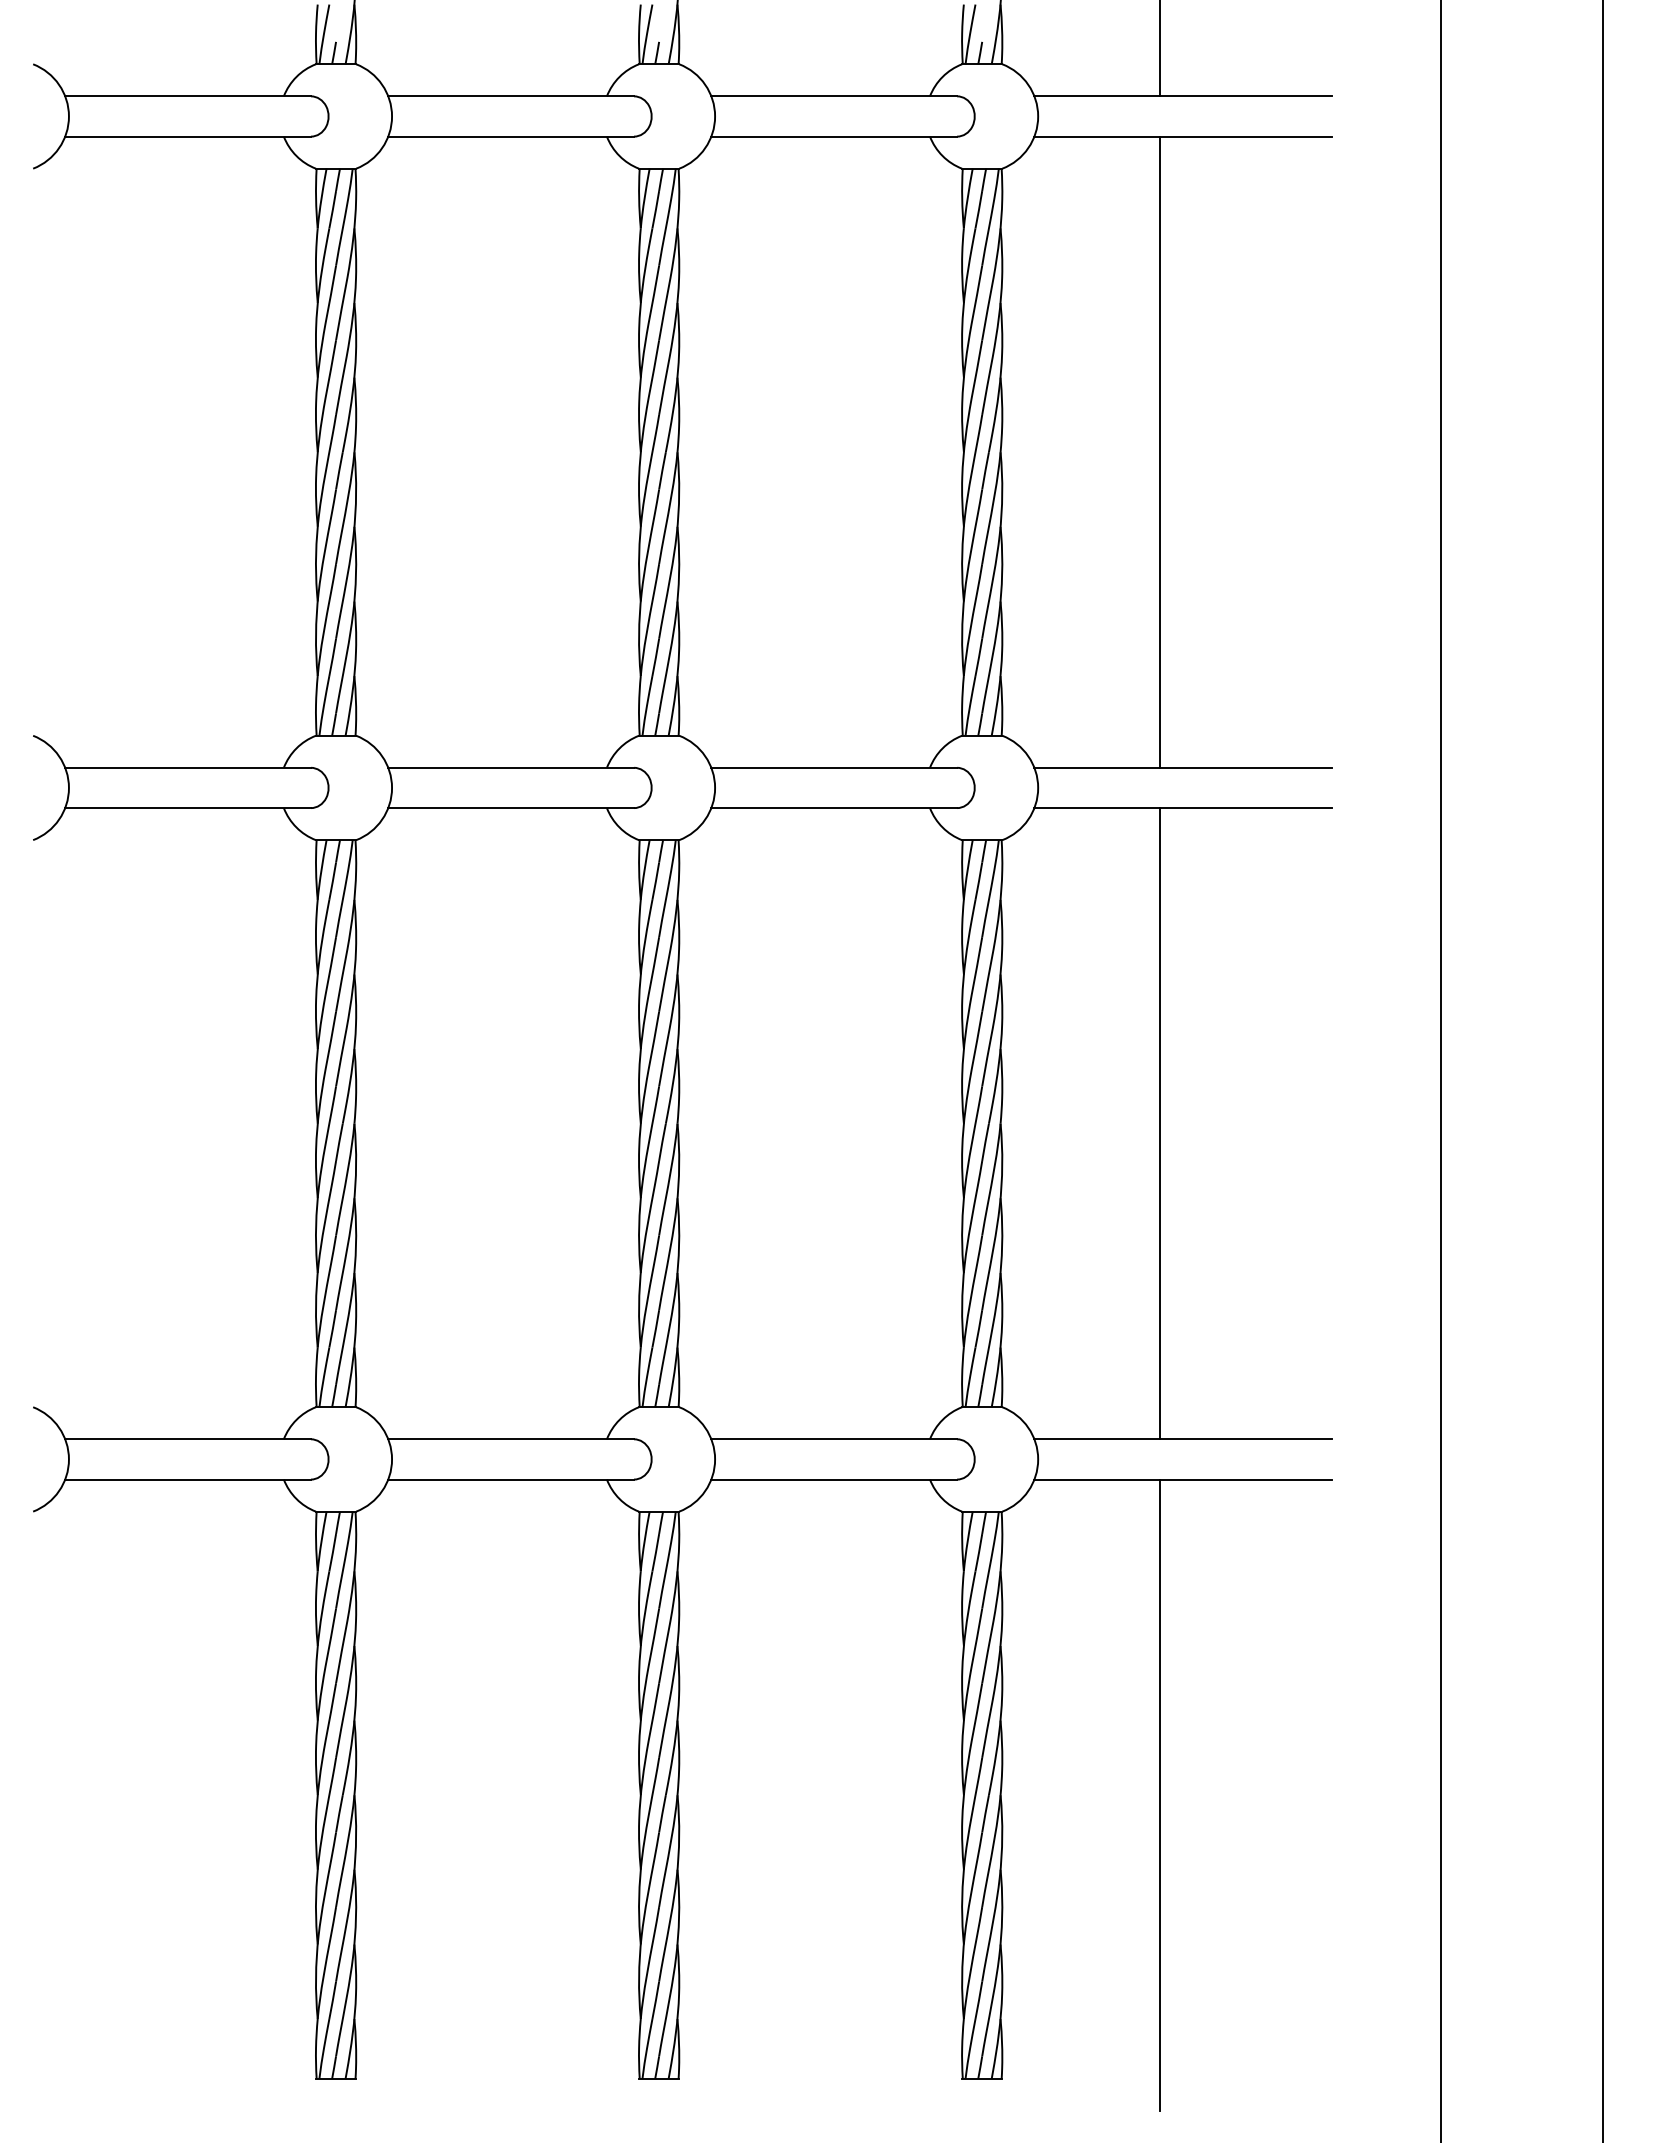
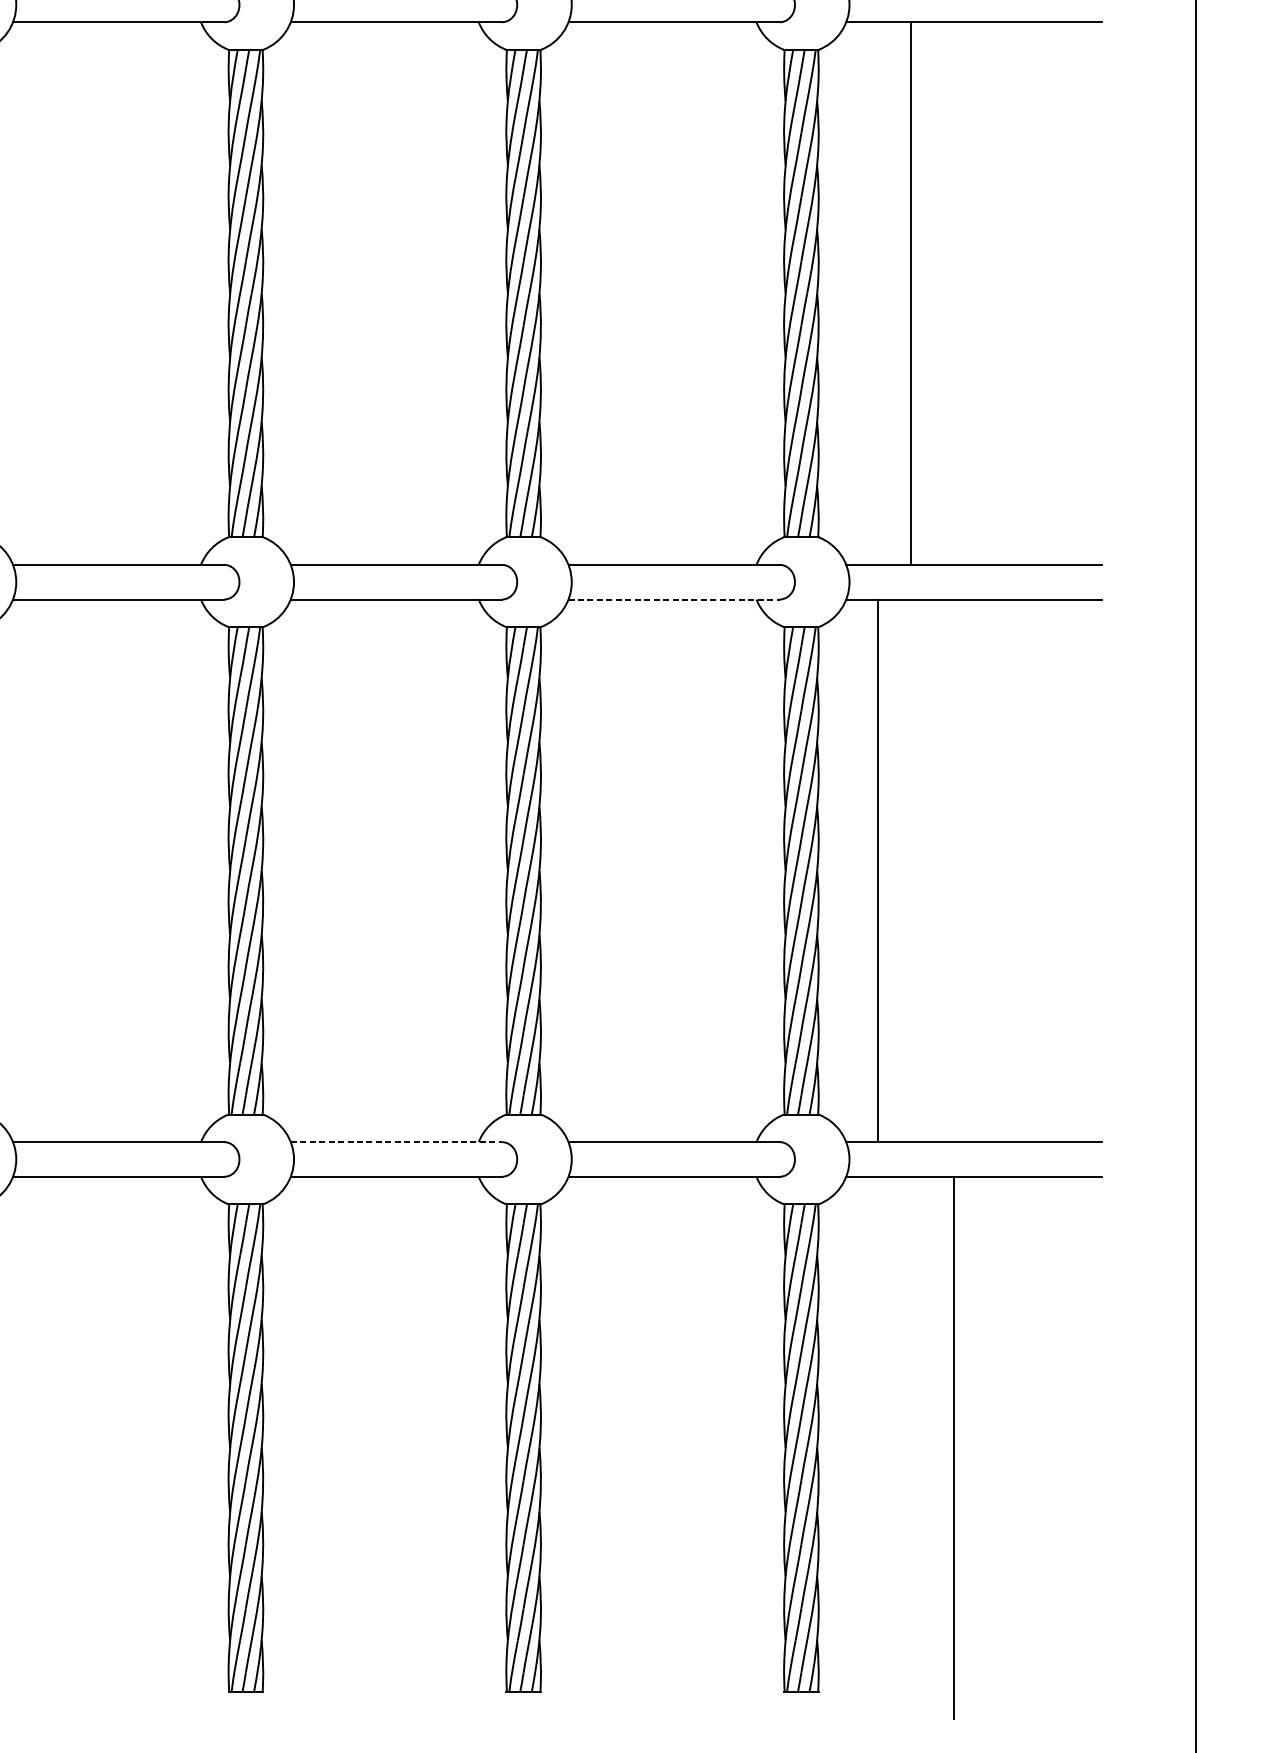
line: (1160, 451) -> (911, 292), moved
line: (834, 808) -> (674, 599), solid -> dashed
line: (1160, 1123) -> (878, 870), moved
line: (511, 1439) -> (396, 1142), solid -> dashed

